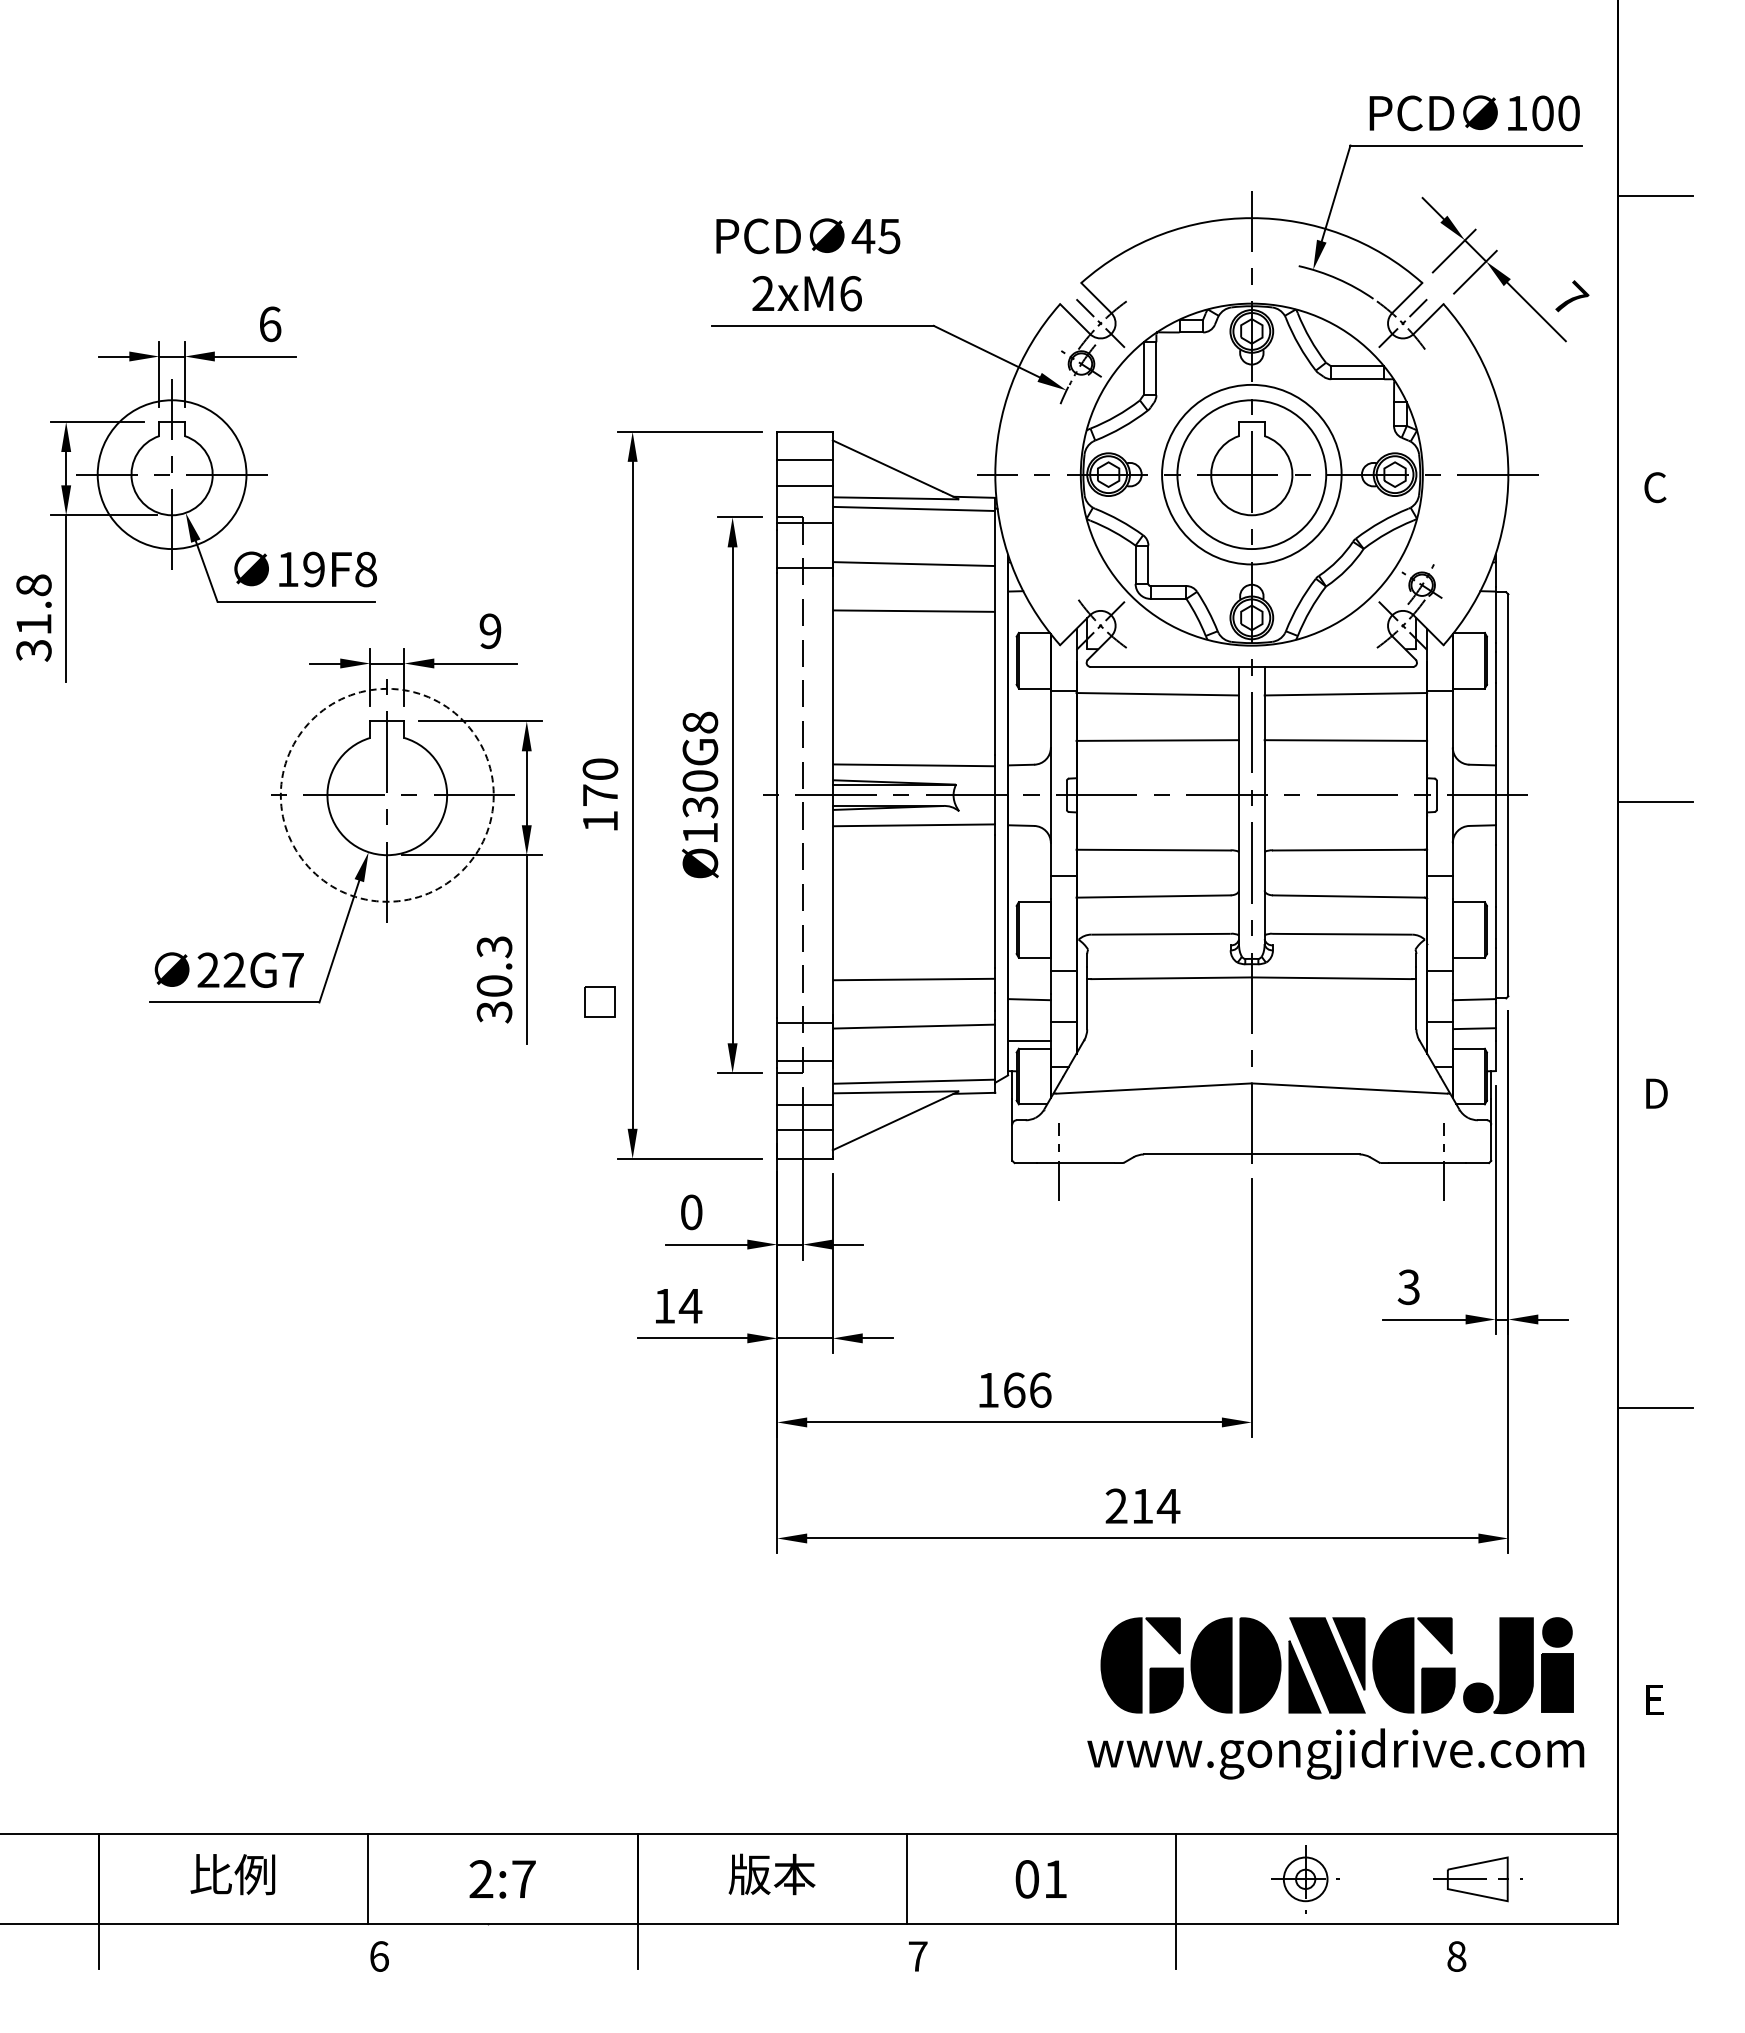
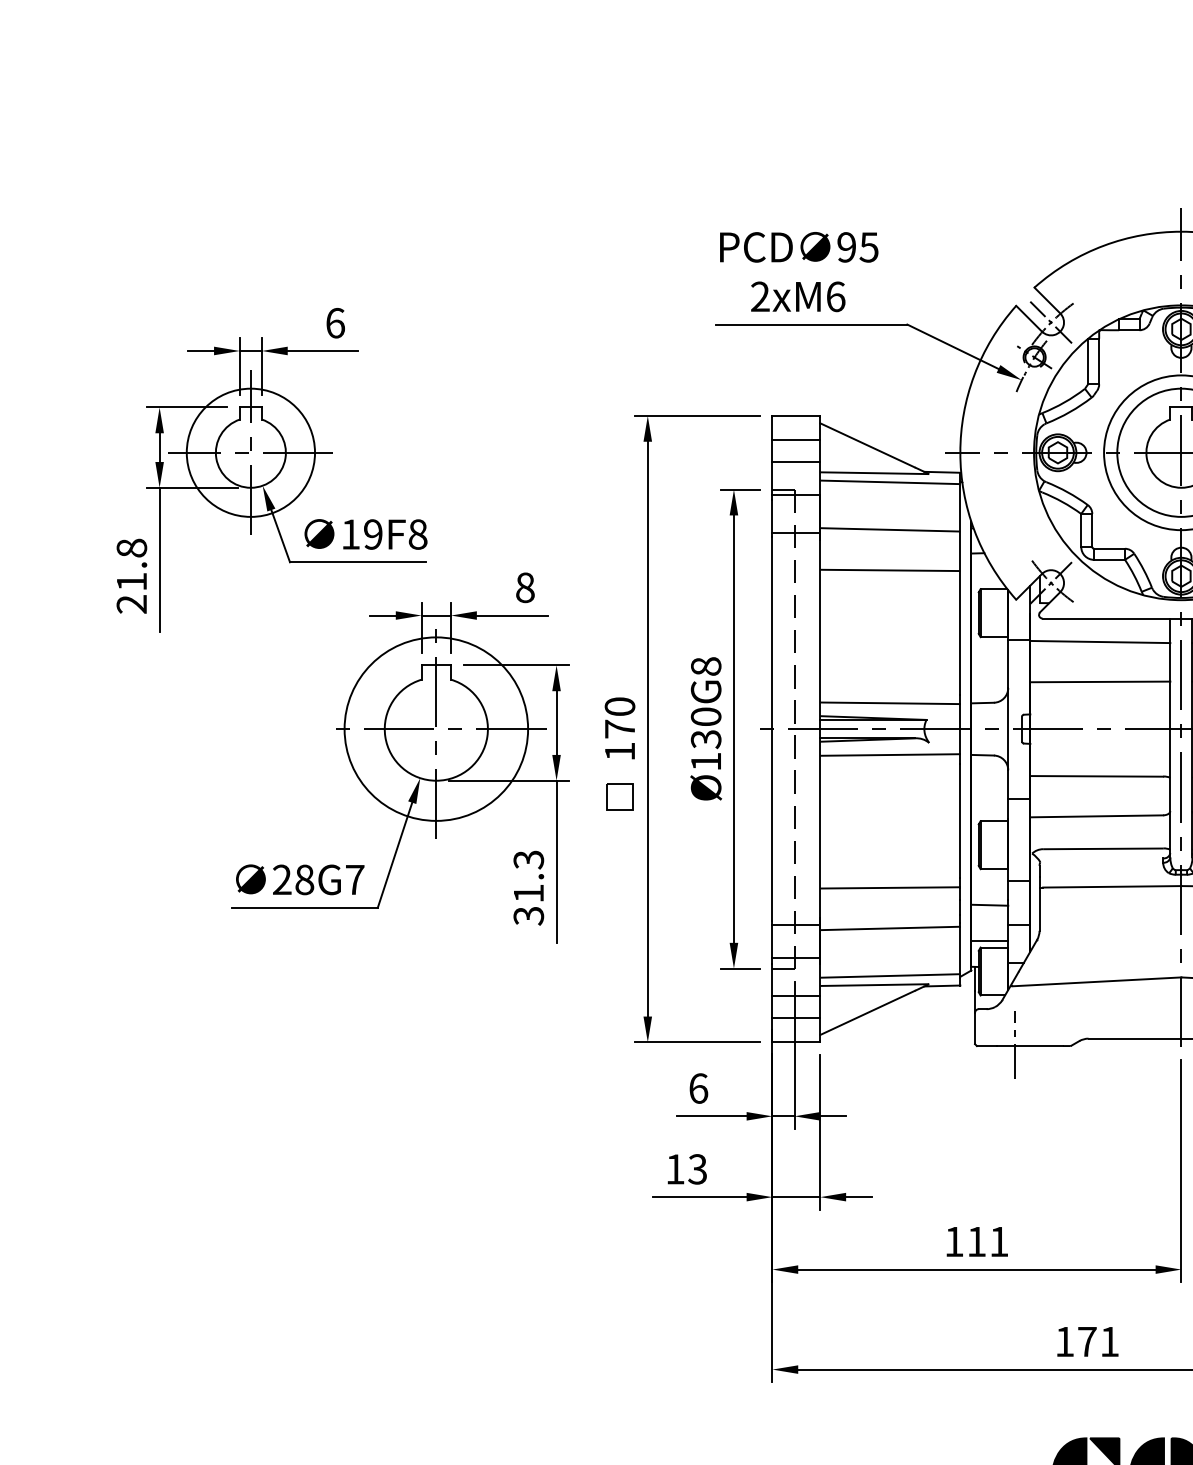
text: (863, 236) -> (846, 247), 45 -> 95
text: (490, 631) -> (525, 587), 9 -> 8
text: (34, 650) -> (132, 604), 31.8 -> 21.8
circle: (386, 794) -> (435, 728), dashed -> solid
text: (234, 969) -> (304, 879), 22G7 -> 28G7
text: (494, 985) -> (528, 893), 30.3 -> 31.3
part: (599, 1001) -> (619, 796), moved
text: (691, 1212) -> (698, 1088), 0 -> 6
text: (690, 1305) -> (697, 1168), 14 -> 13
text: (1027, 1389) -> (988, 1241), 166 -> 111
text: (1142, 1505) -> (1087, 1341), 214 -> 171

